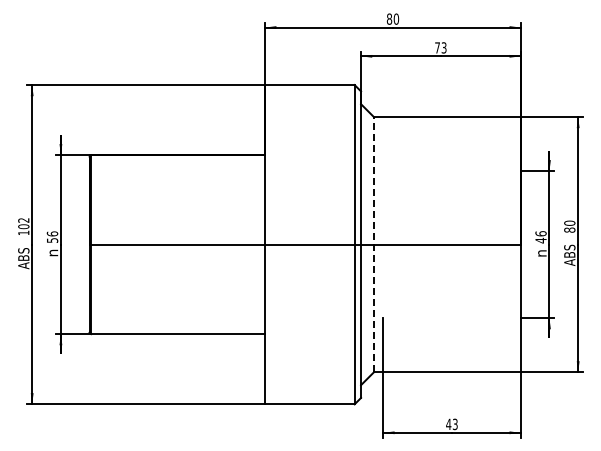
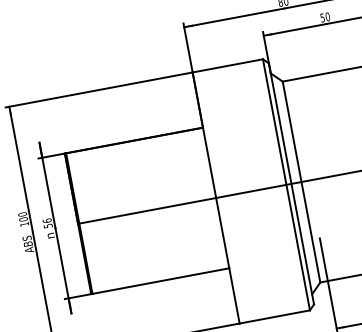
text: (440, 47) -> (324, 17), 73 -> 50
text: (23, 220) -> (22, 214), 102 -> 100
line: (373, 244) -> (301, 181), dashed -> solid

